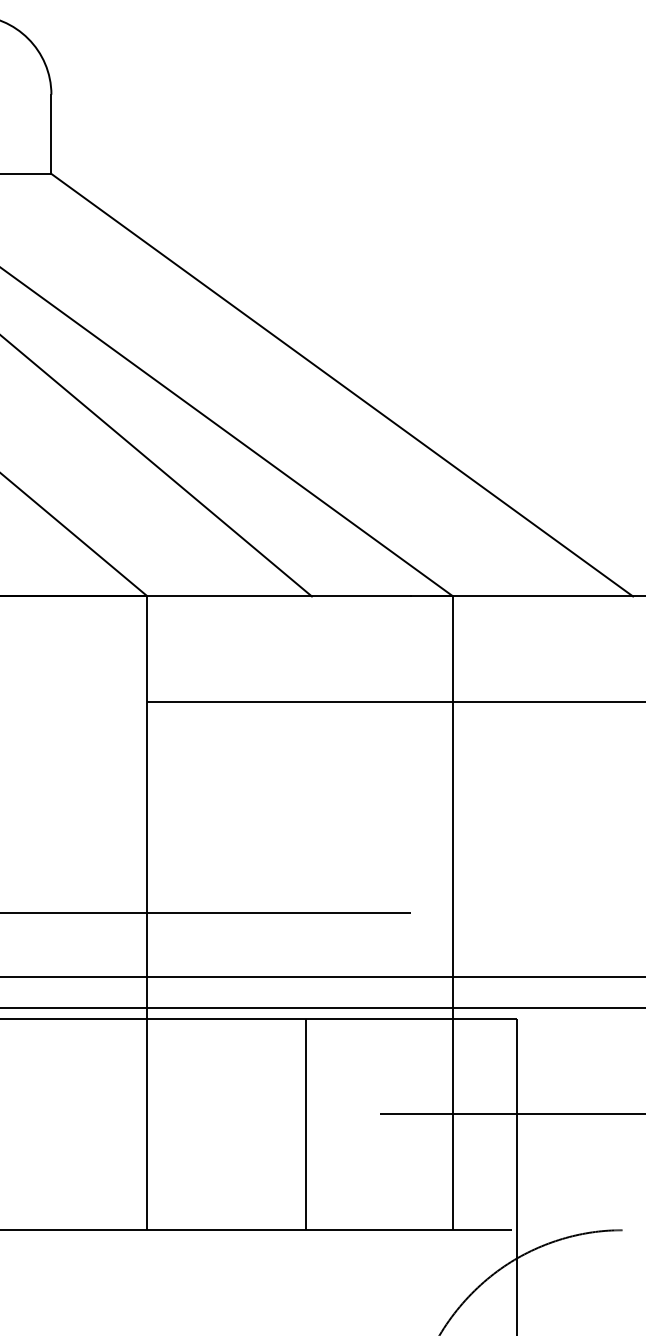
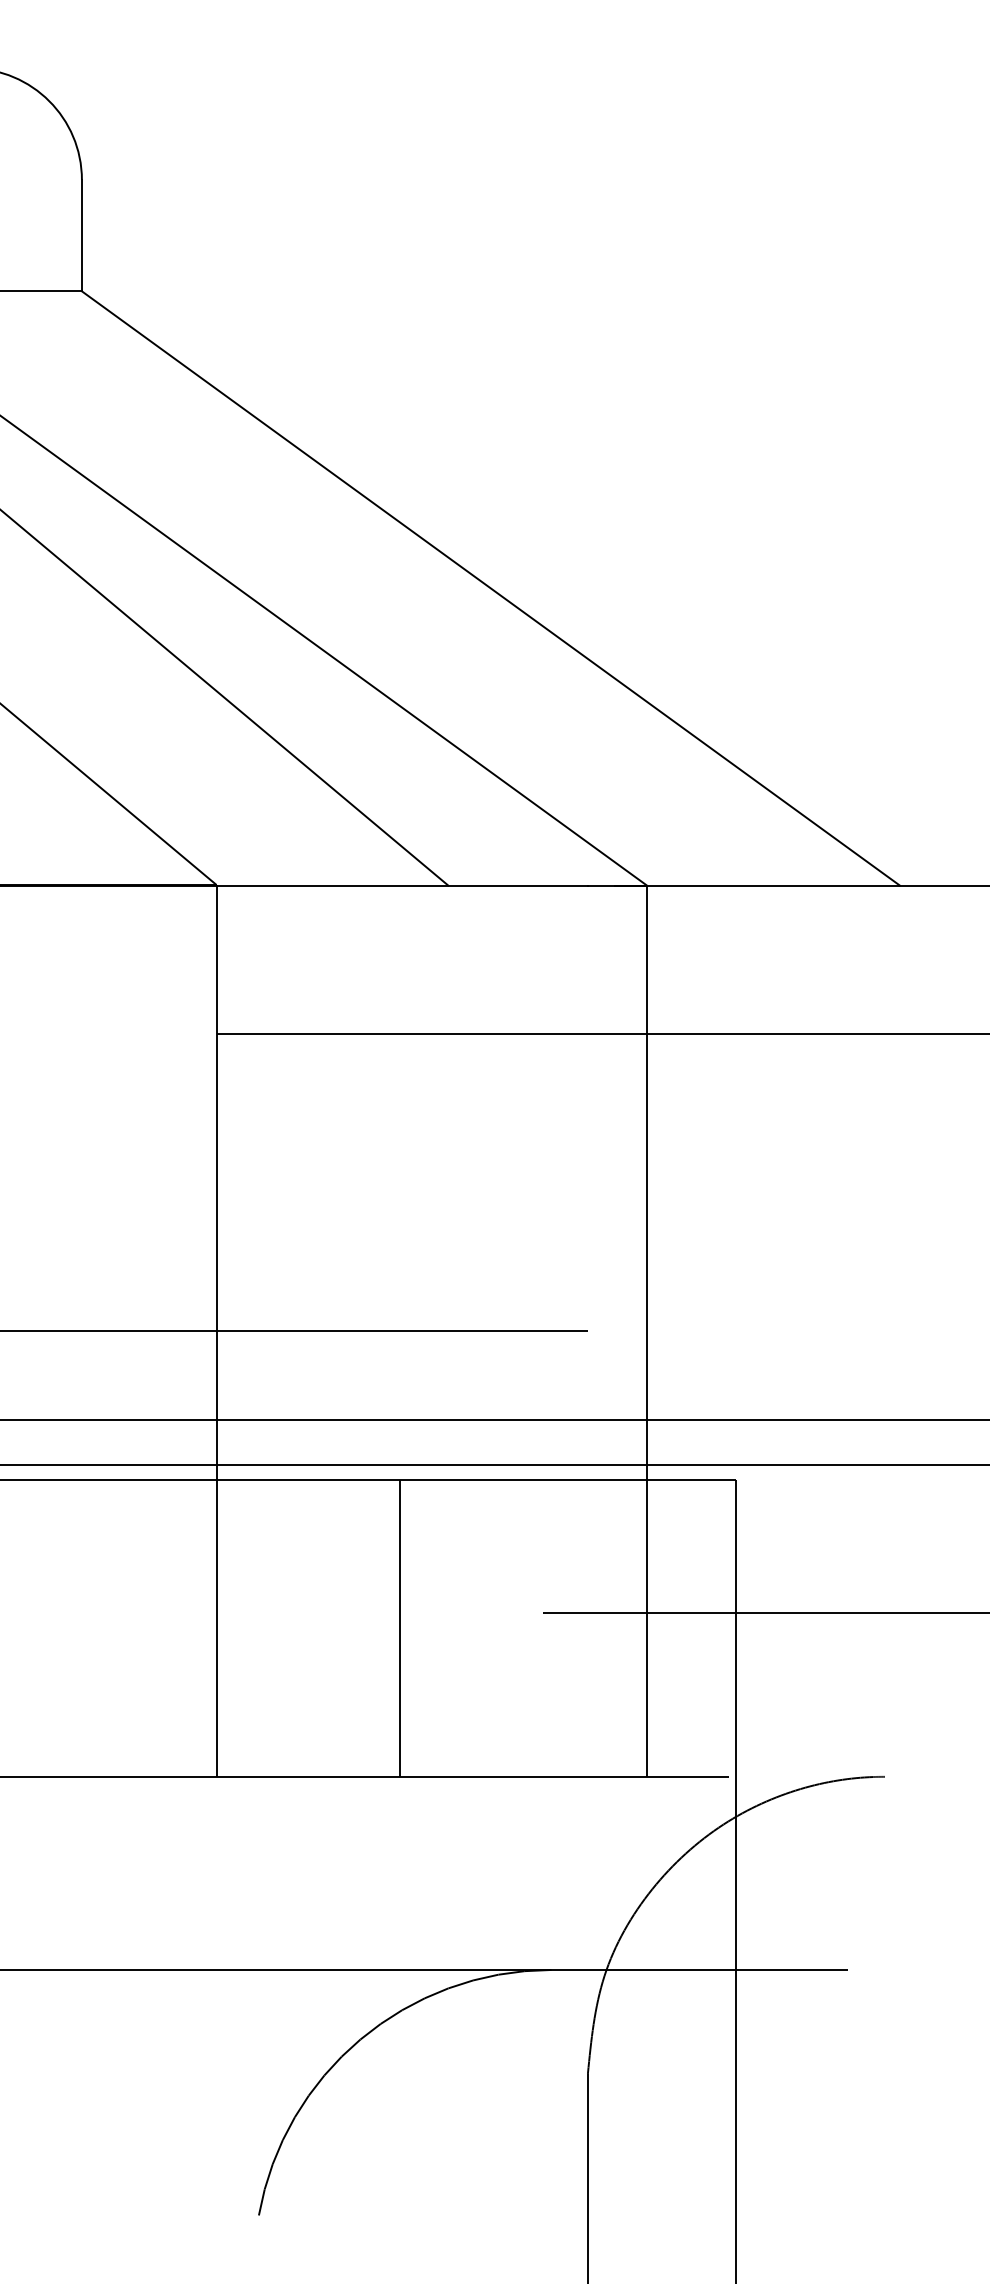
line: (305, 1124) -> (400, 1627), moved

